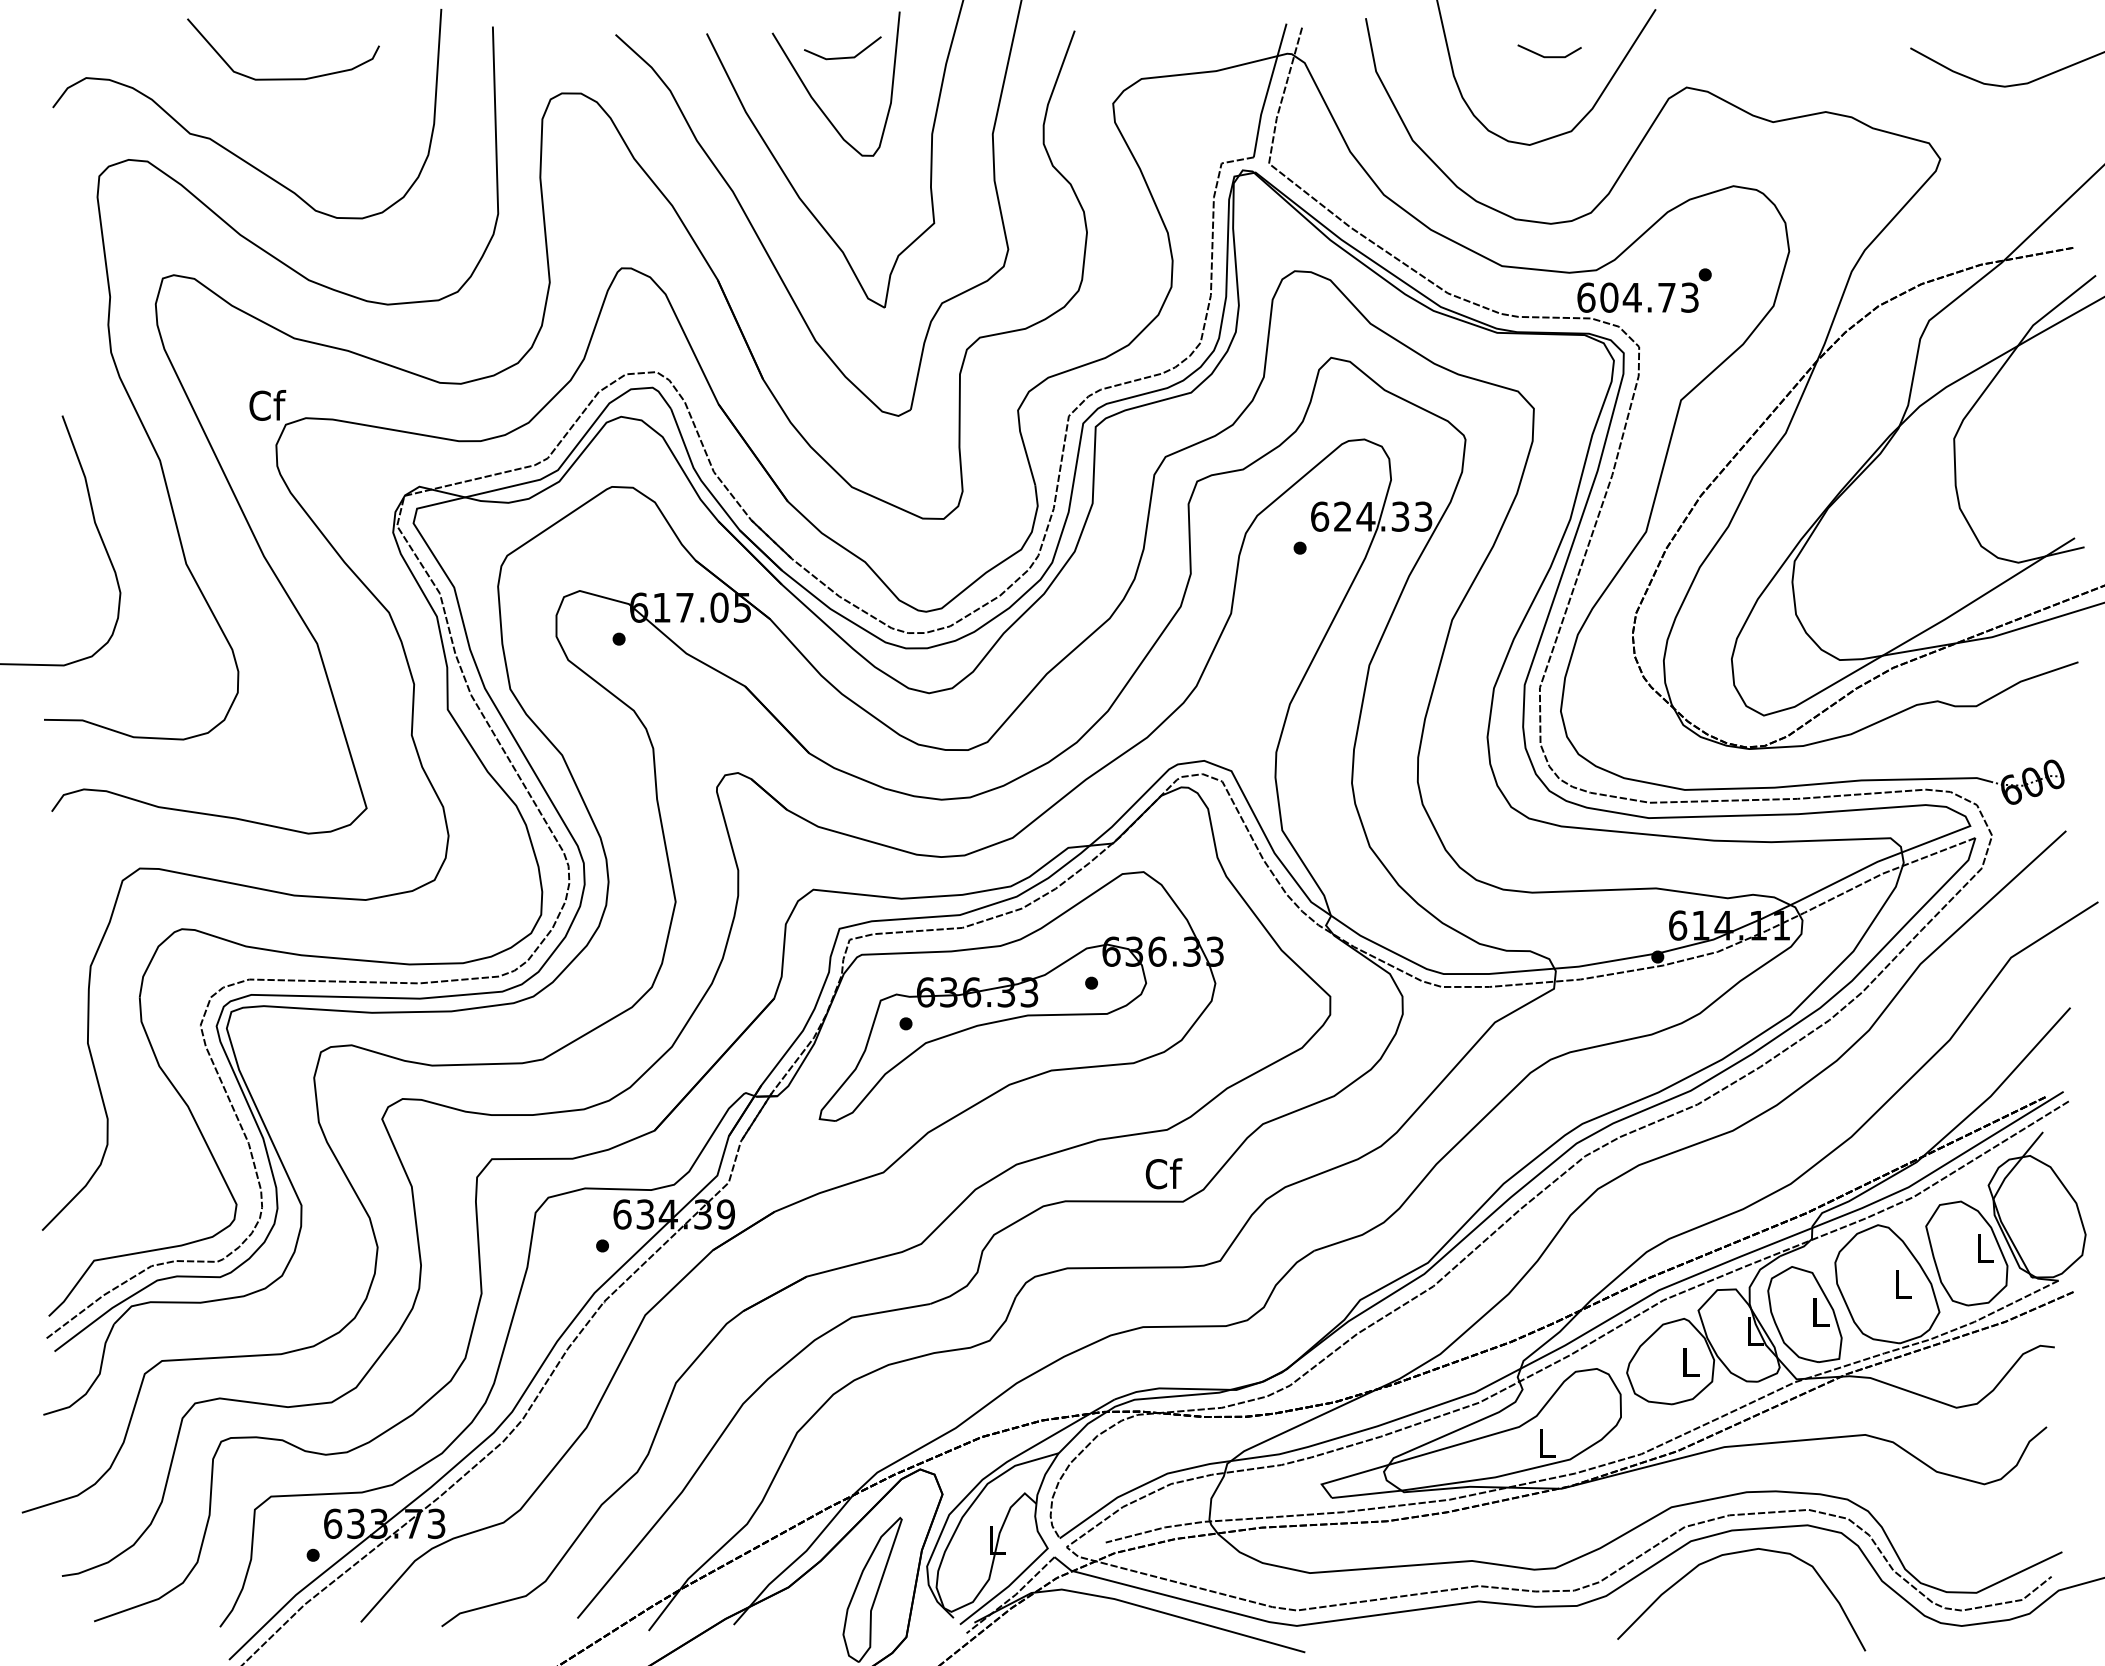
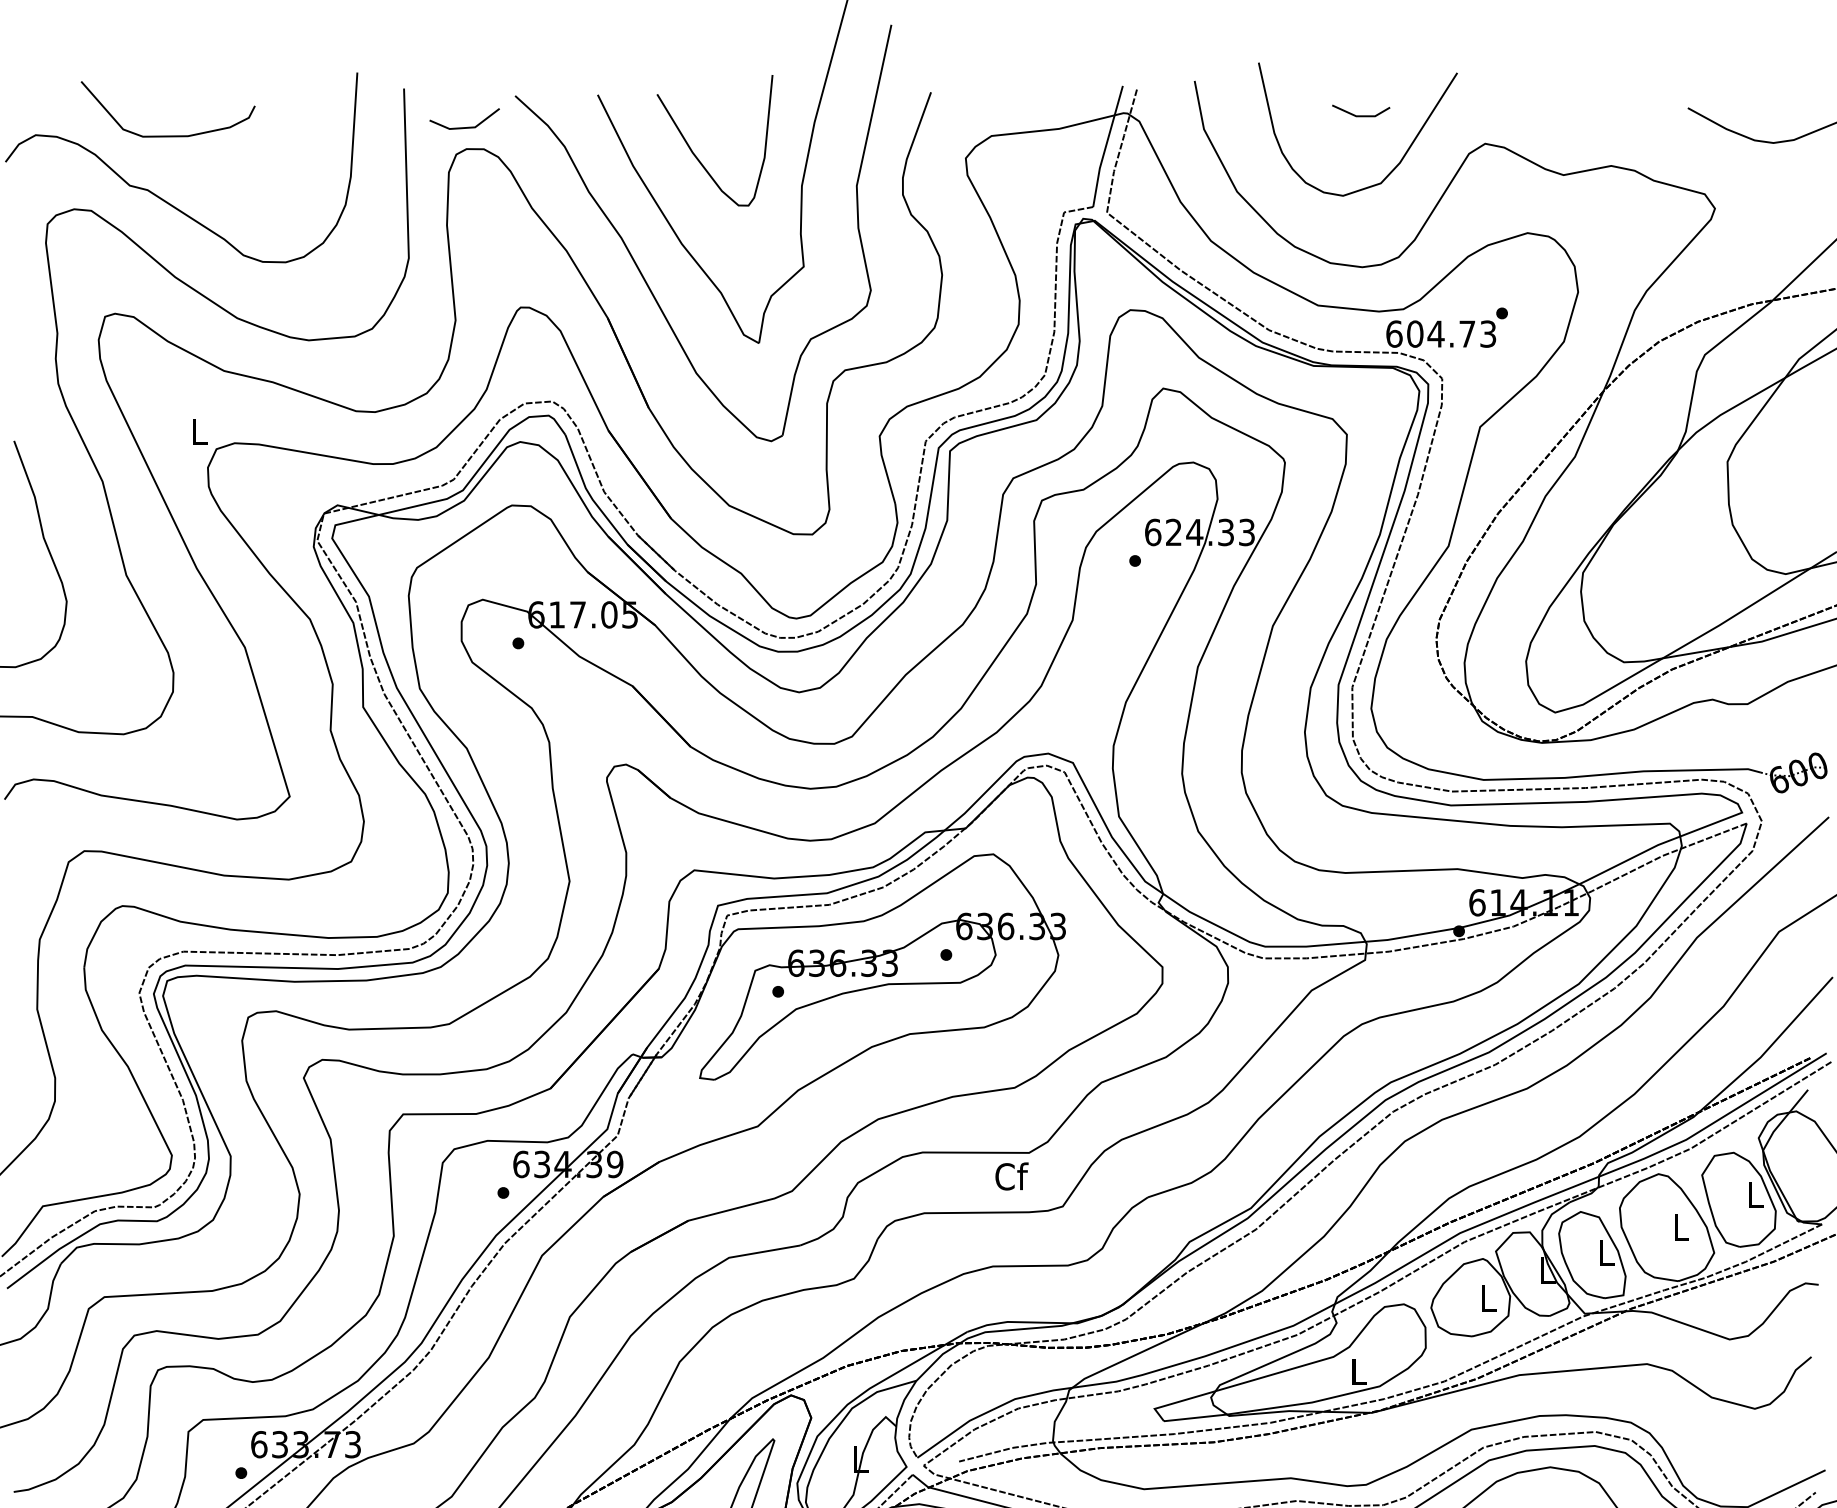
line: (842, 57) -> (464, 127), moved
curve: (283, 78) -> (168, 135), moved
text: (267, 405) -> (199, 431), Cf -> L
text: (1163, 1173) -> (1011, 1176), moved

